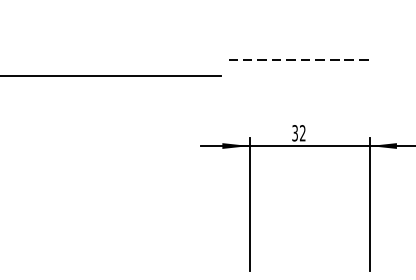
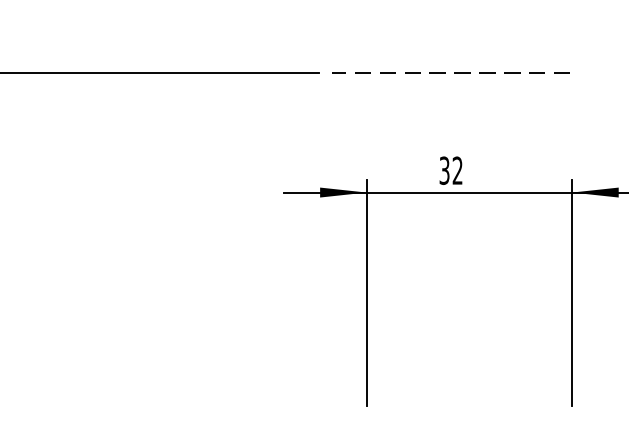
line: (295, 59) -> (445, 71), moved

